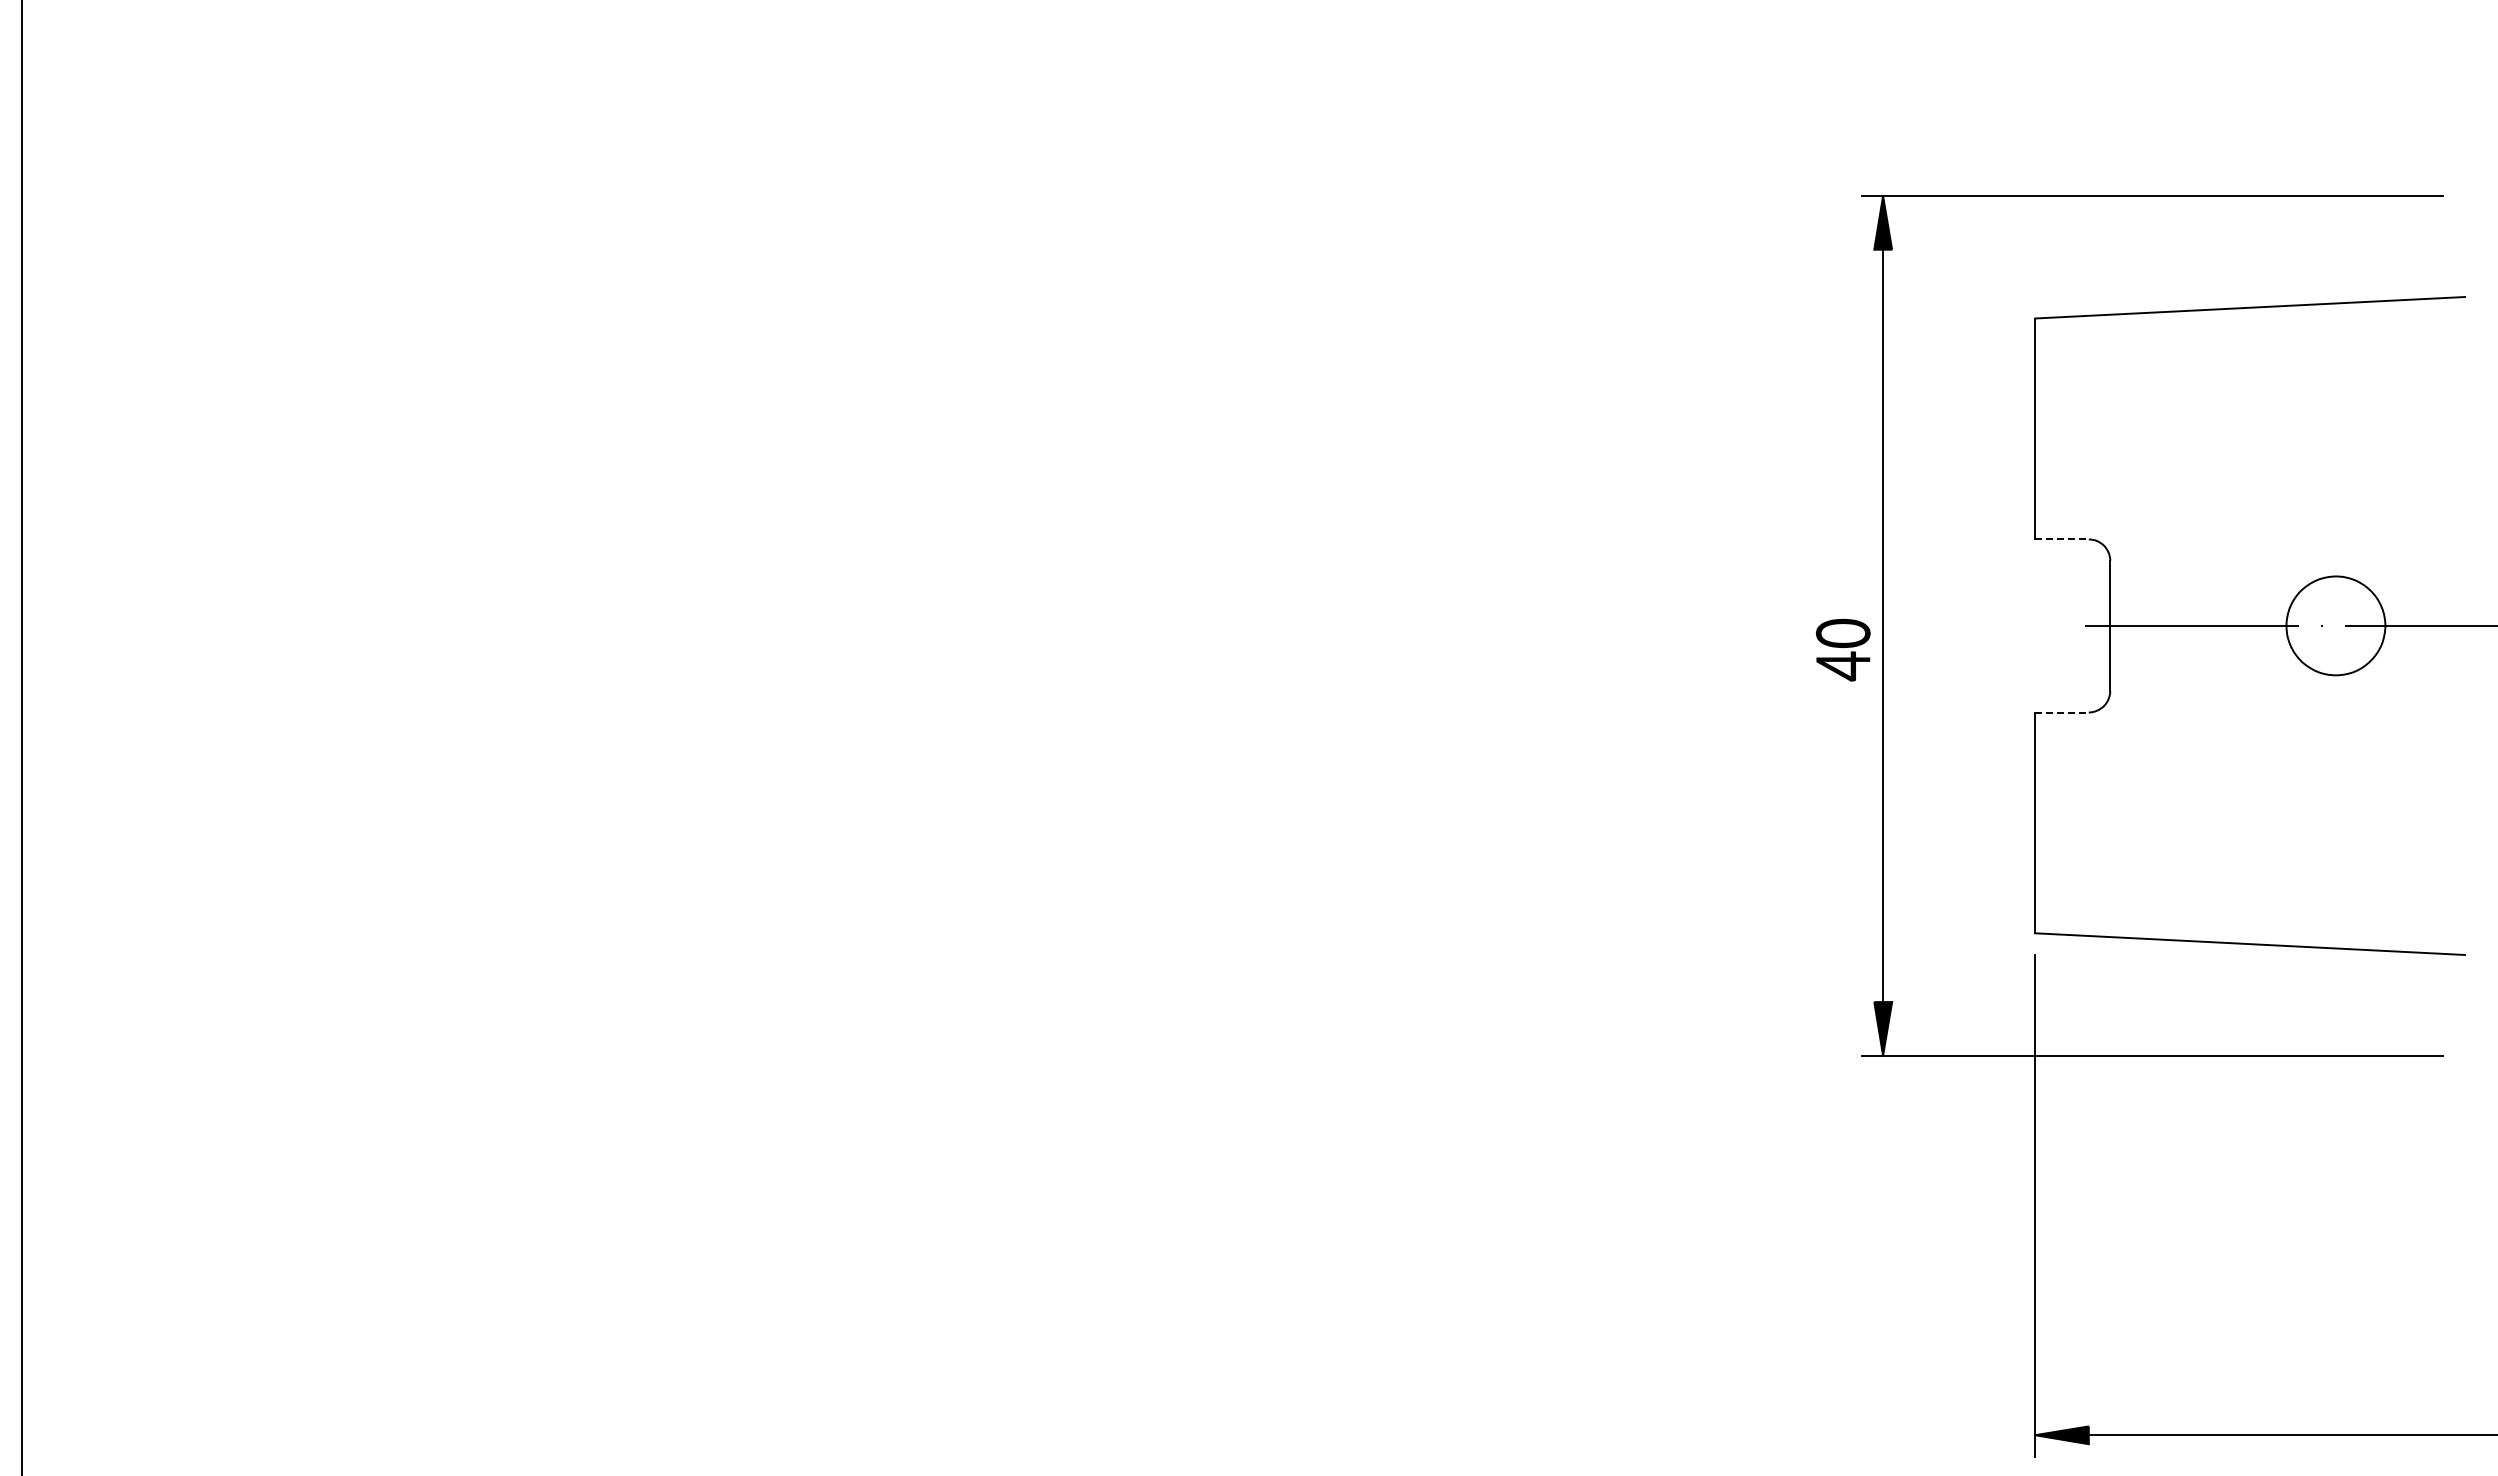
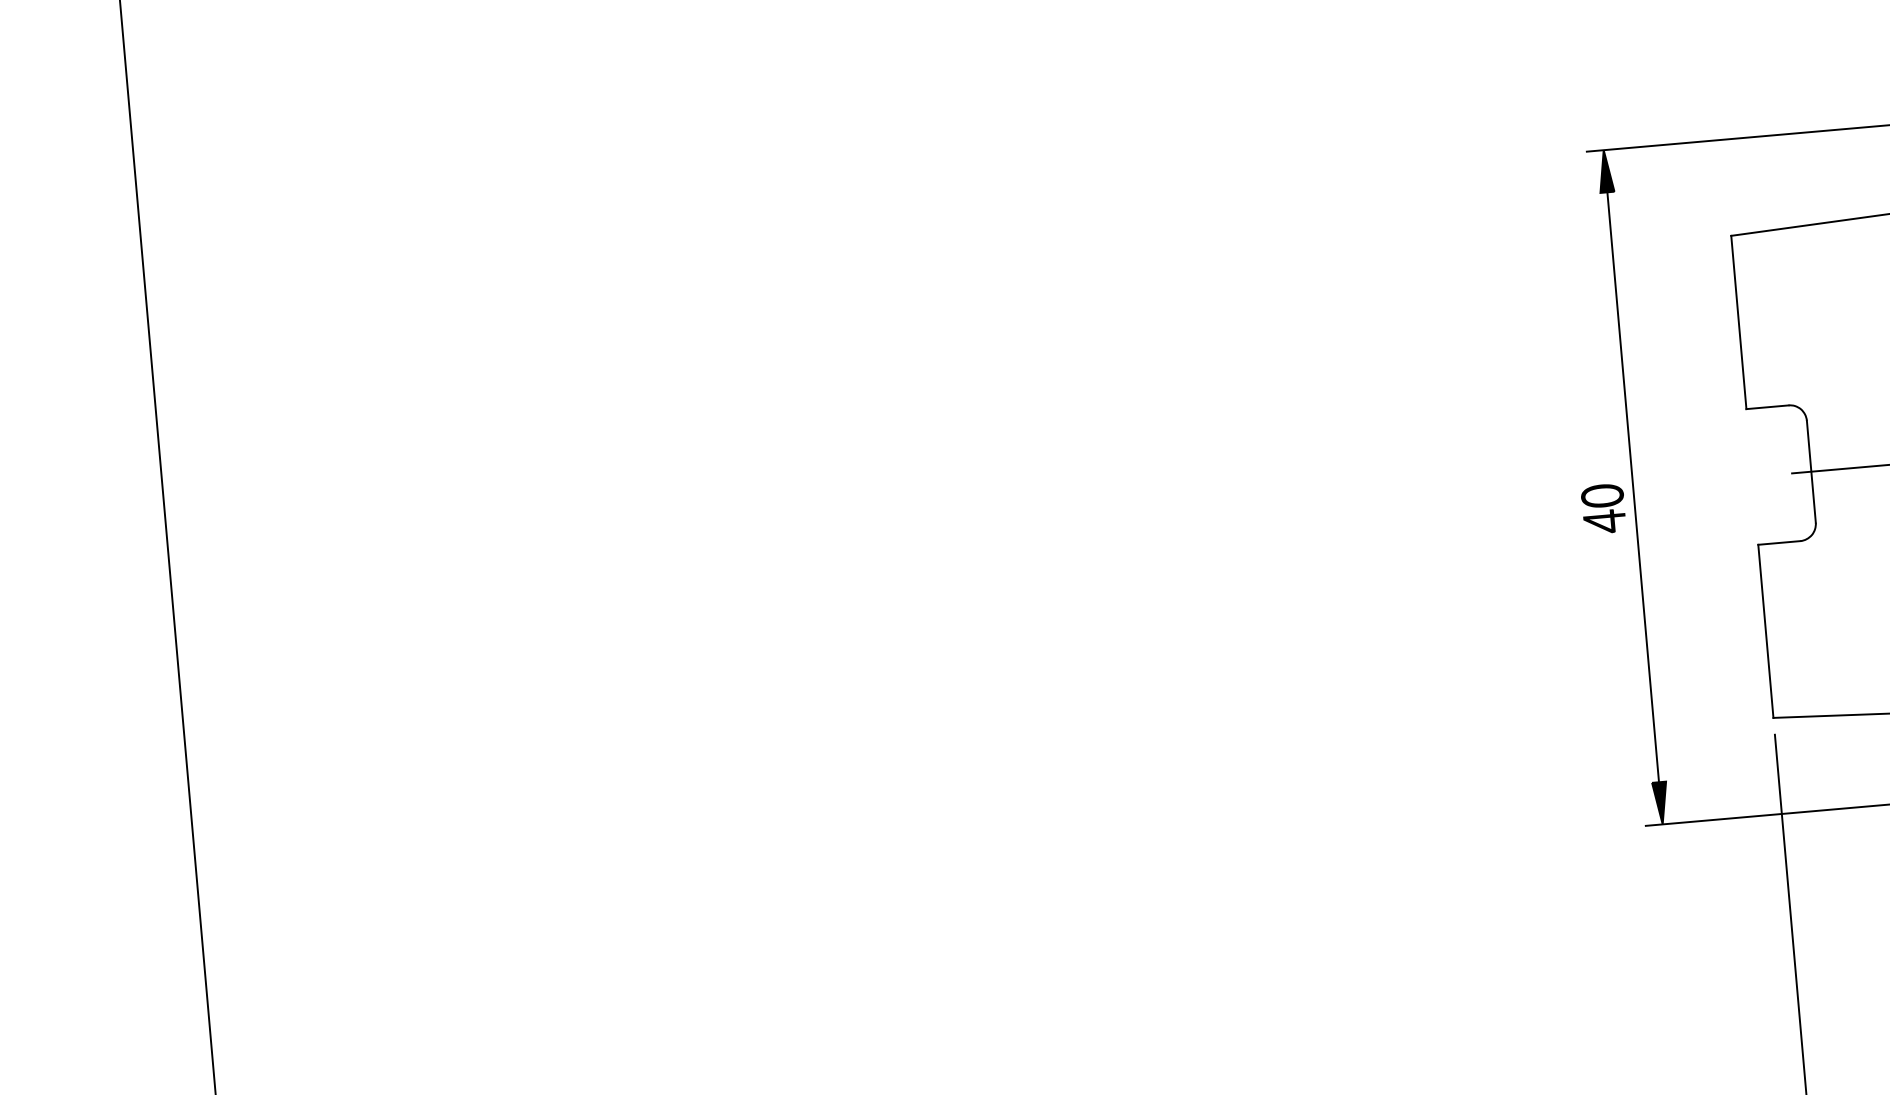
line: (2061, 539) -> (1767, 407), dashed -> solid
line: (2061, 712) -> (1779, 542), dashed -> solid

